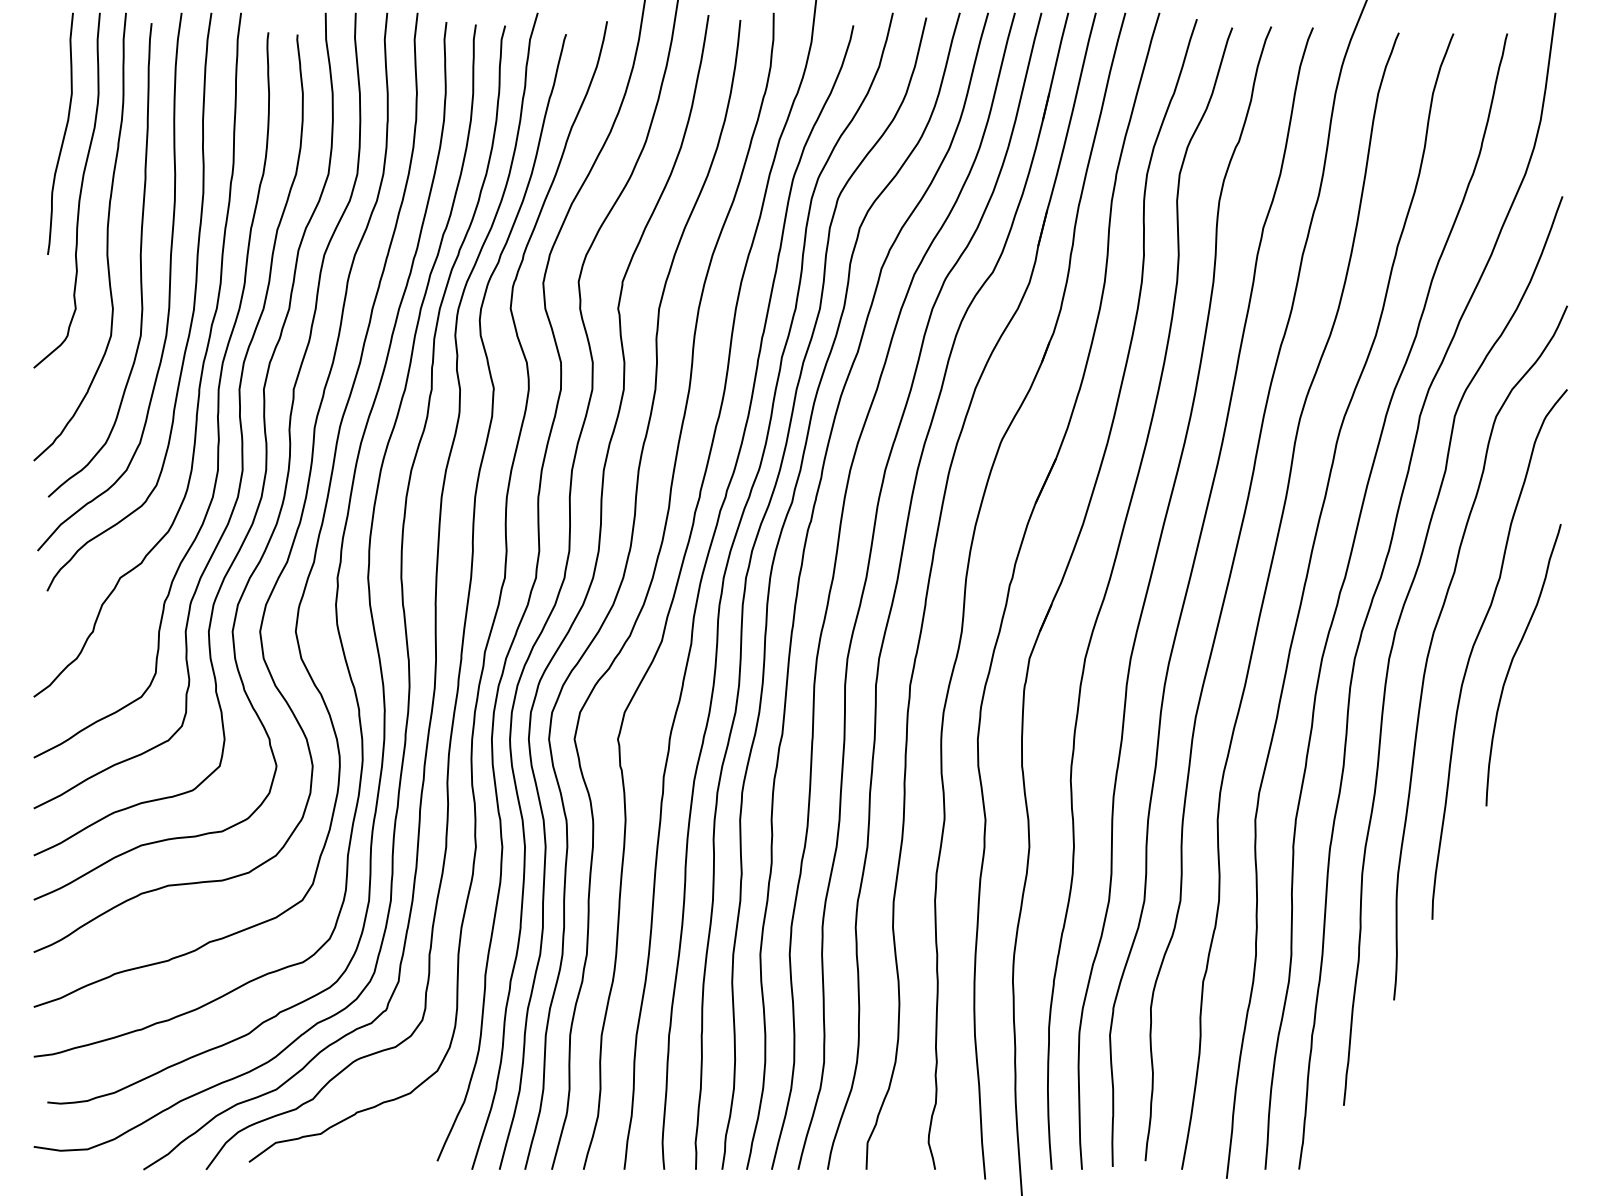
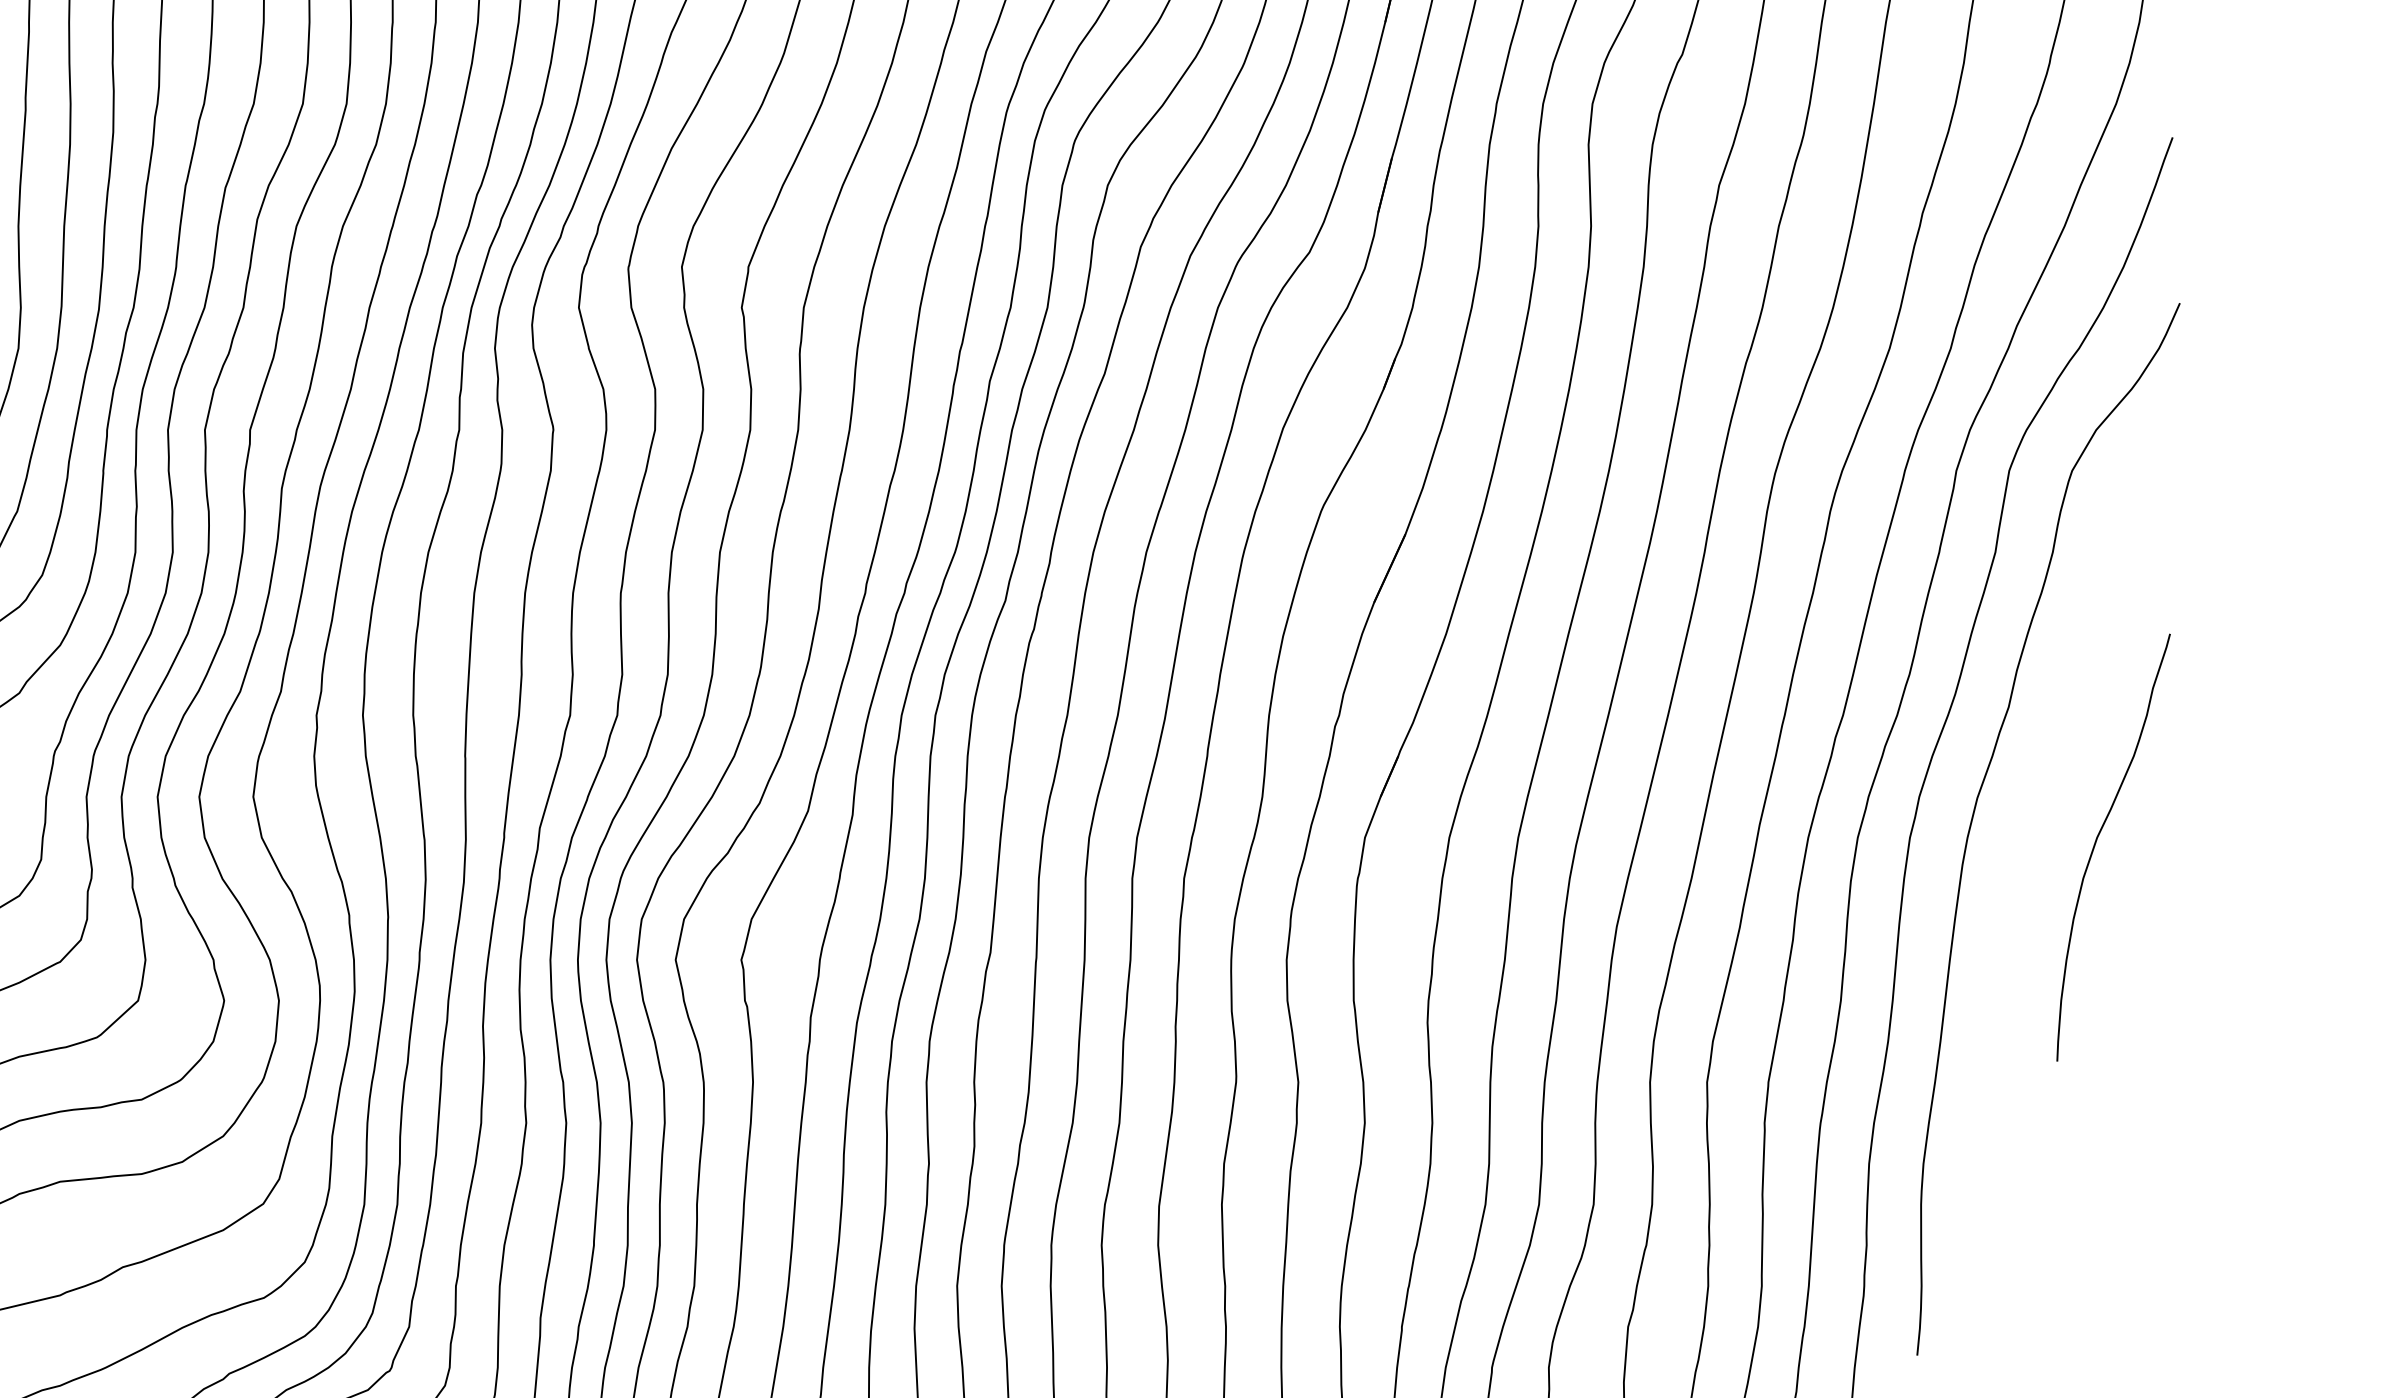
curve: (1474, 646) -> (2039, 819), removed

